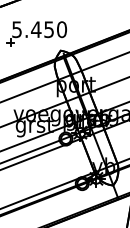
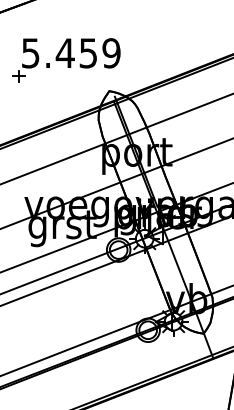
text: (61, 29) -> (110, 52), 5.450 -> 5.459

